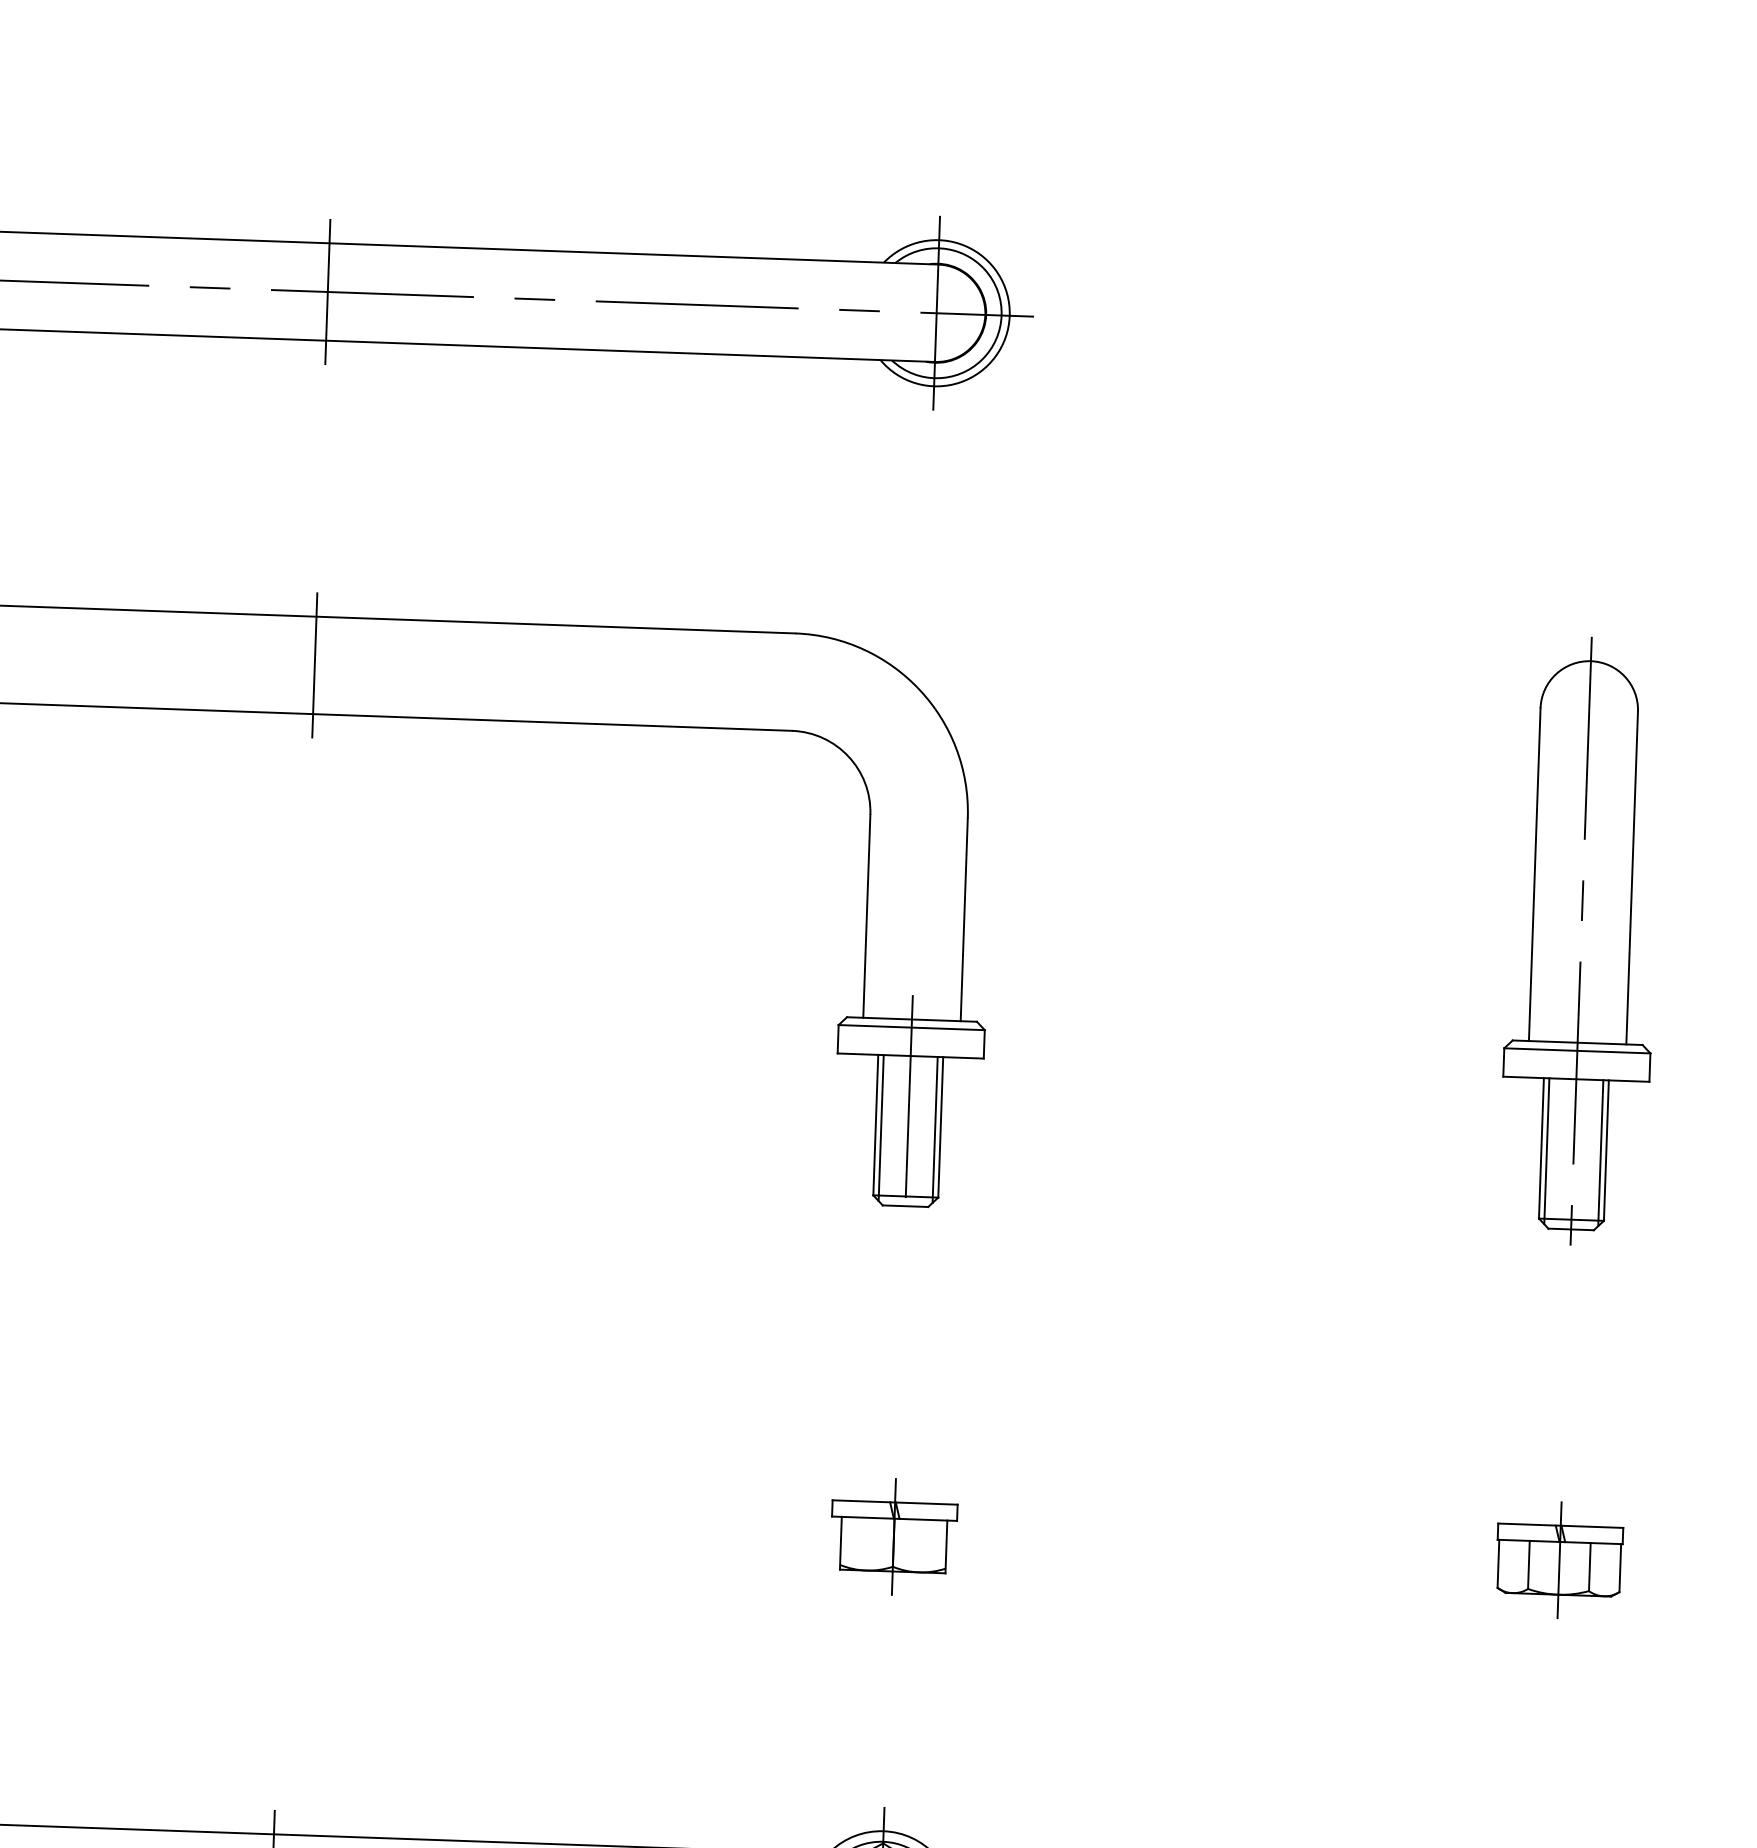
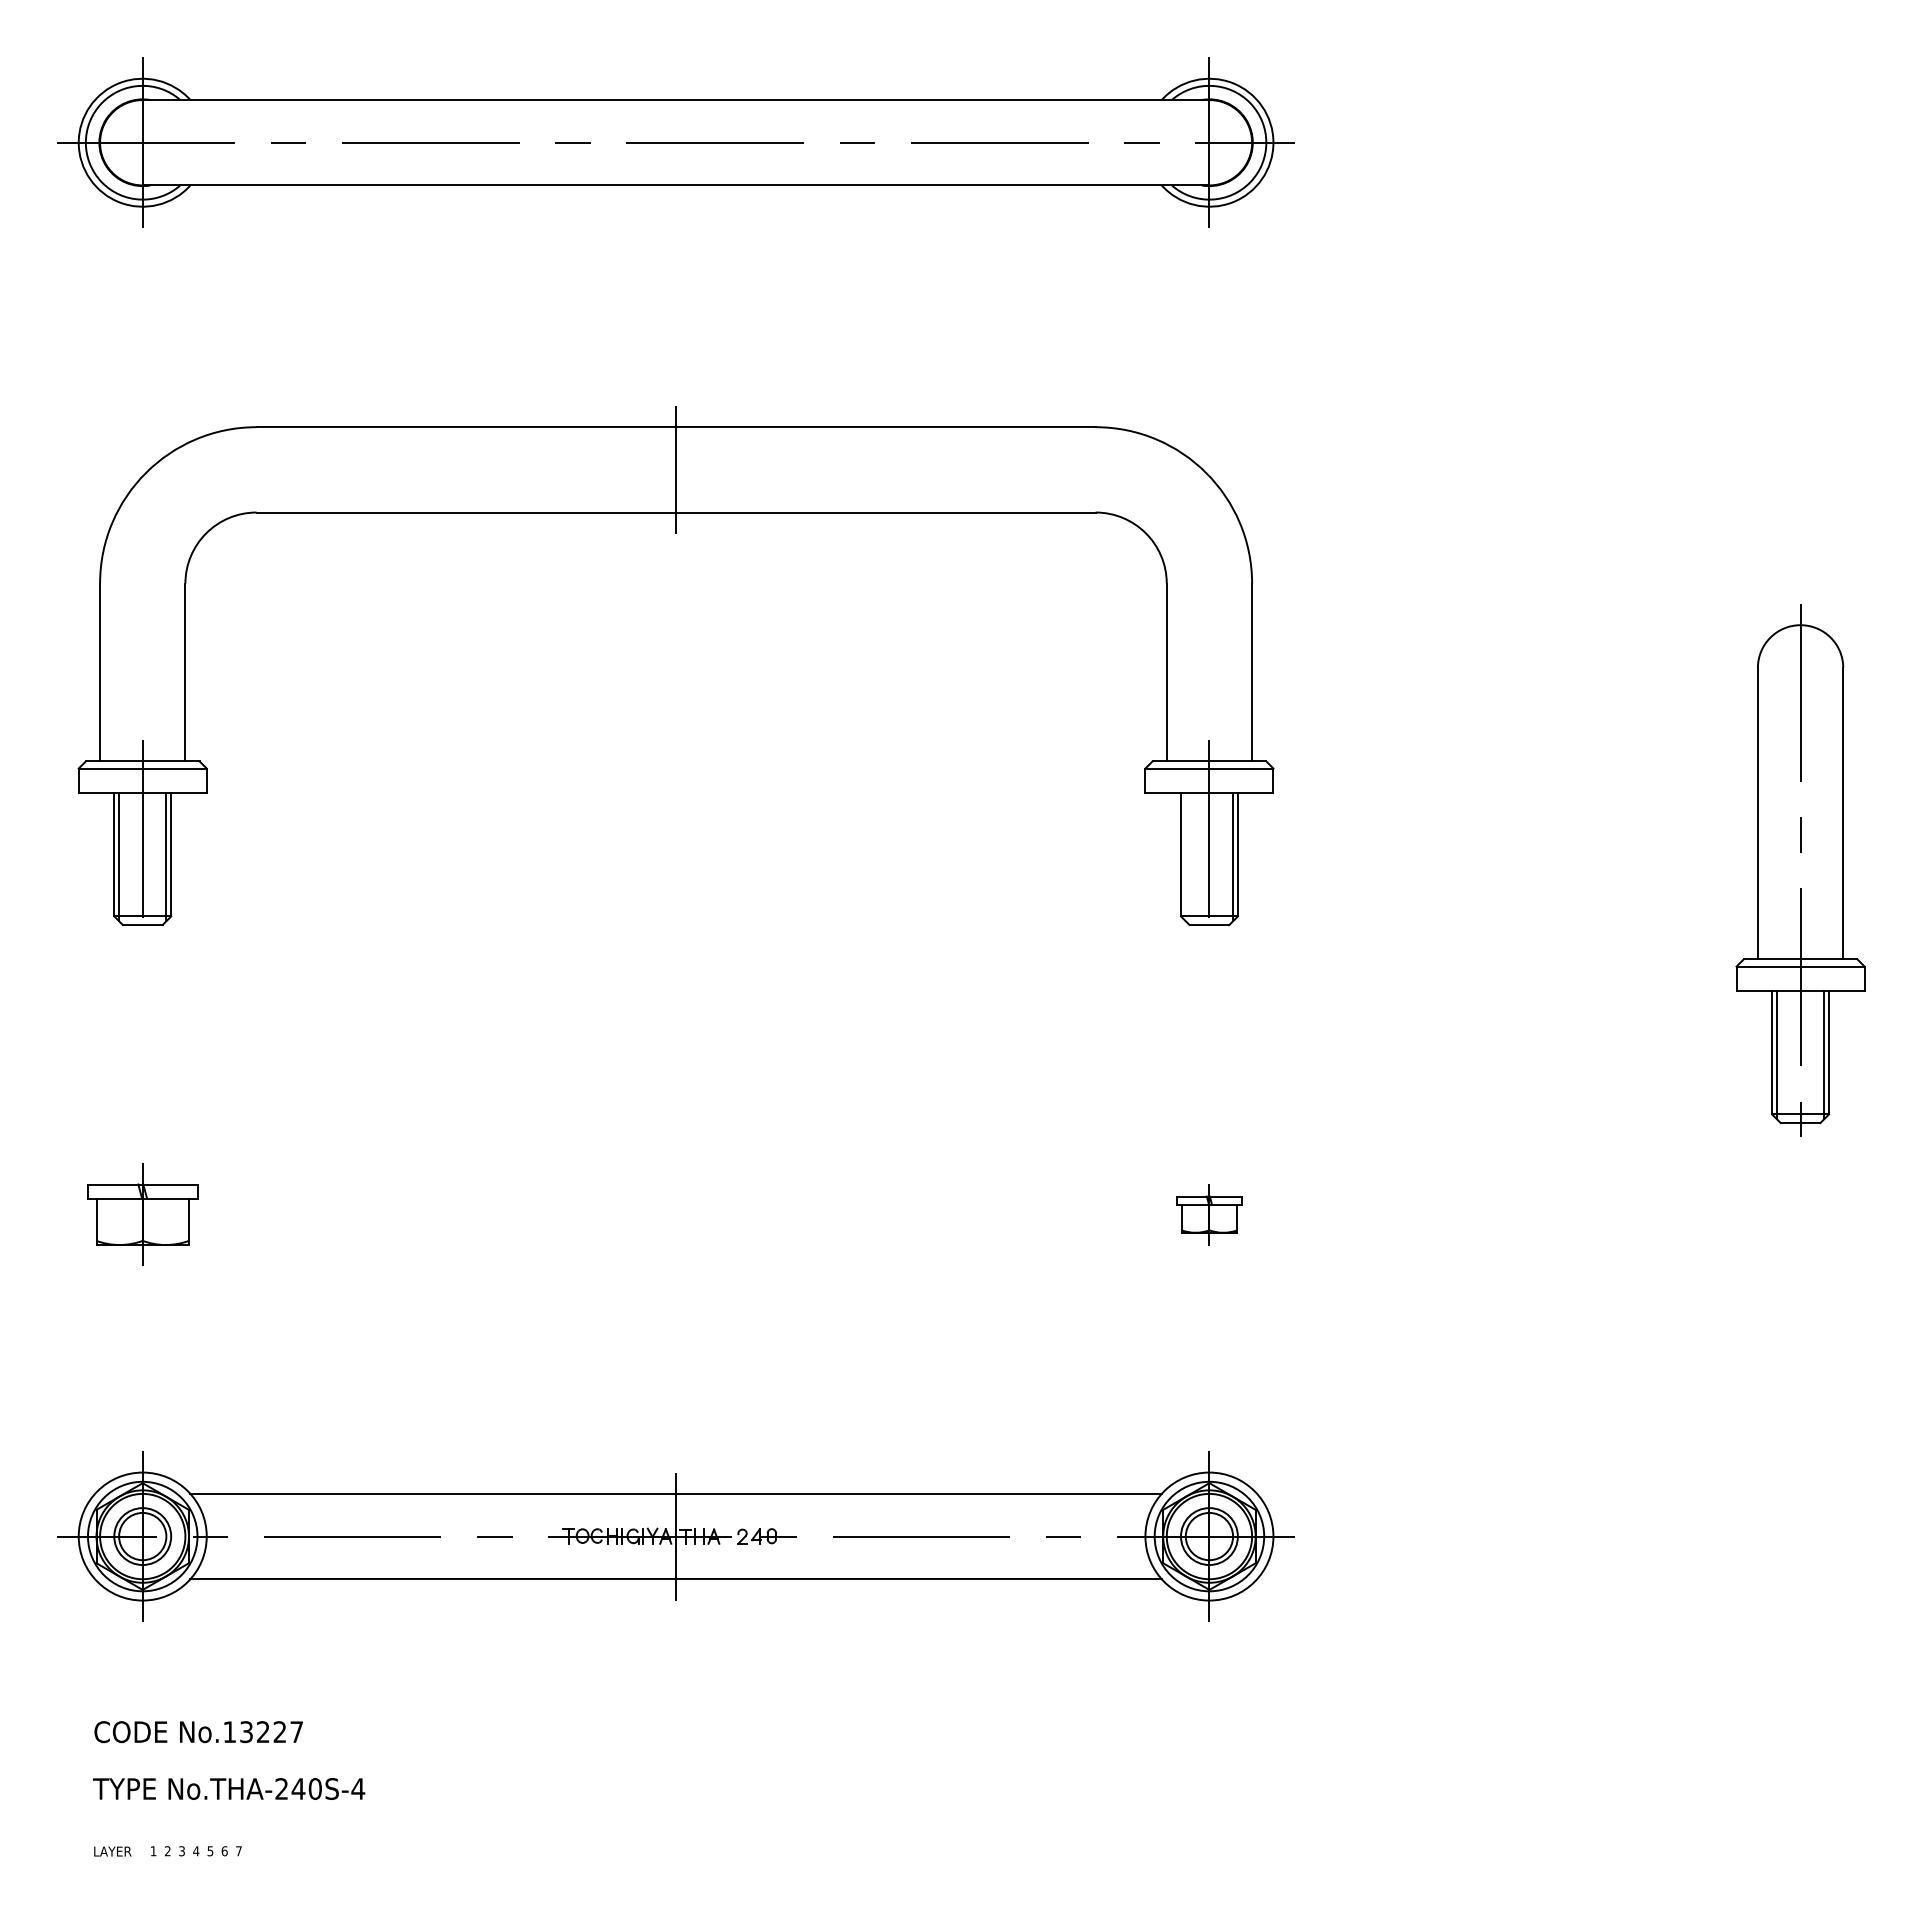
line: (328, 291) -> (676, 142), removed
part: (1581, 941) -> (1800, 870), moved
line: (880, 1128) -> (1185, 857), removed
part: (893, 1536) -> (1209, 1214), size x0.6
part: (1559, 1559) -> (1792, 1214), removed

